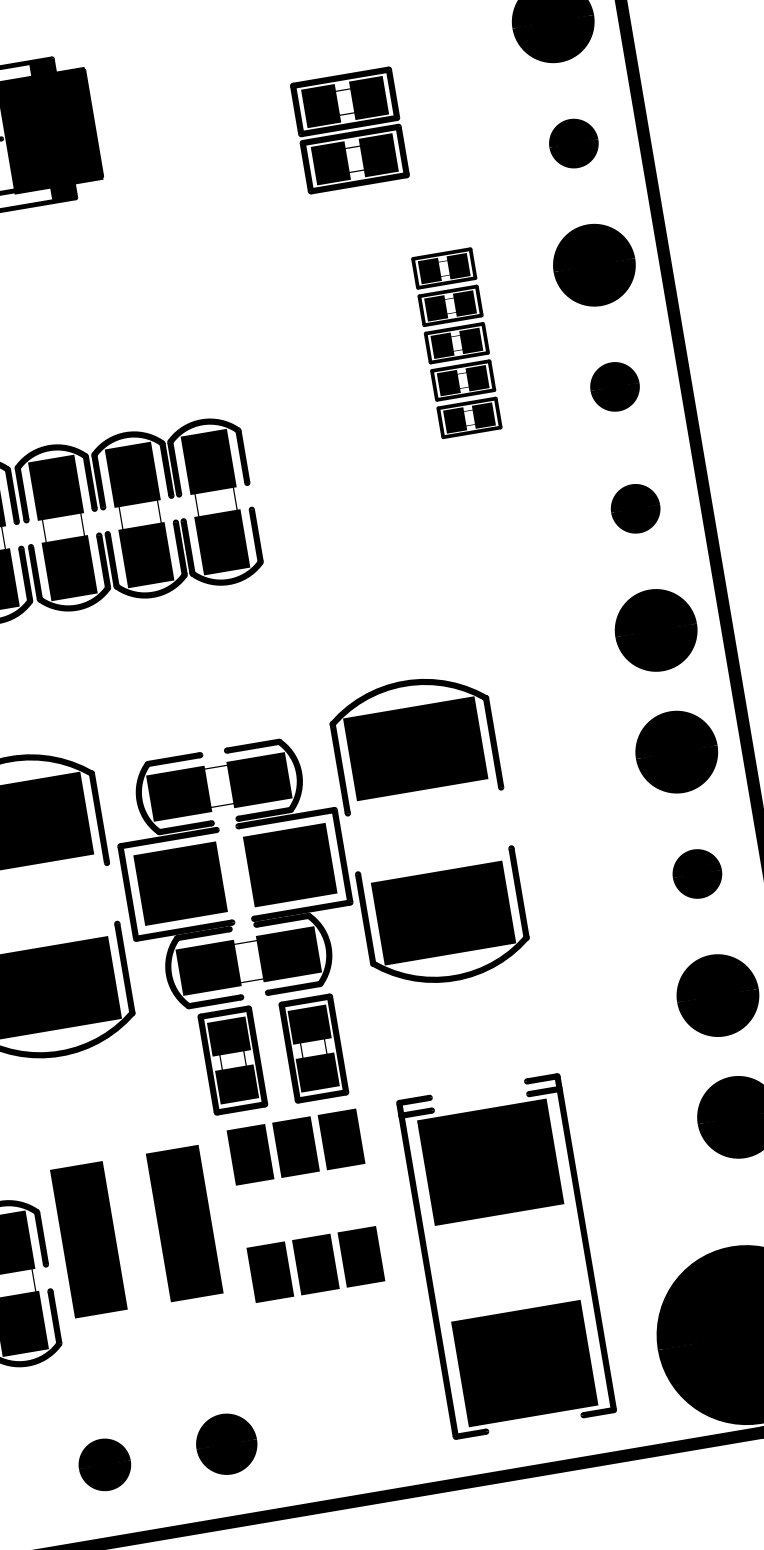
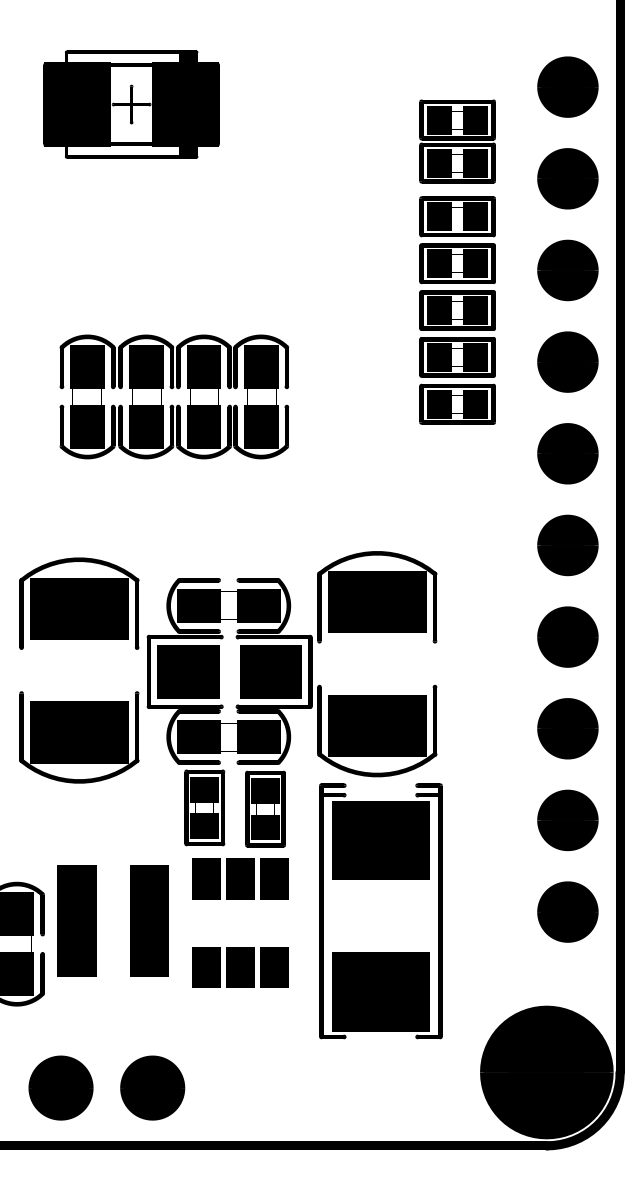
part: (349, 130) -> (457, 141), moved
part: (573, 143) -> (567, 178), size x1.67
part: (456, 343) -> (457, 310), size x1.67
part: (614, 386) -> (567, 361), size x1.67
part: (634, 508) -> (567, 453), size x1.67
part: (696, 873) -> (567, 728), size x1.67
part: (498, 1214) -> (380, 879), moved
part: (226, 1443) -> (152, 1087), size x1.43
part: (104, 1464) -> (60, 1087), size x1.67

